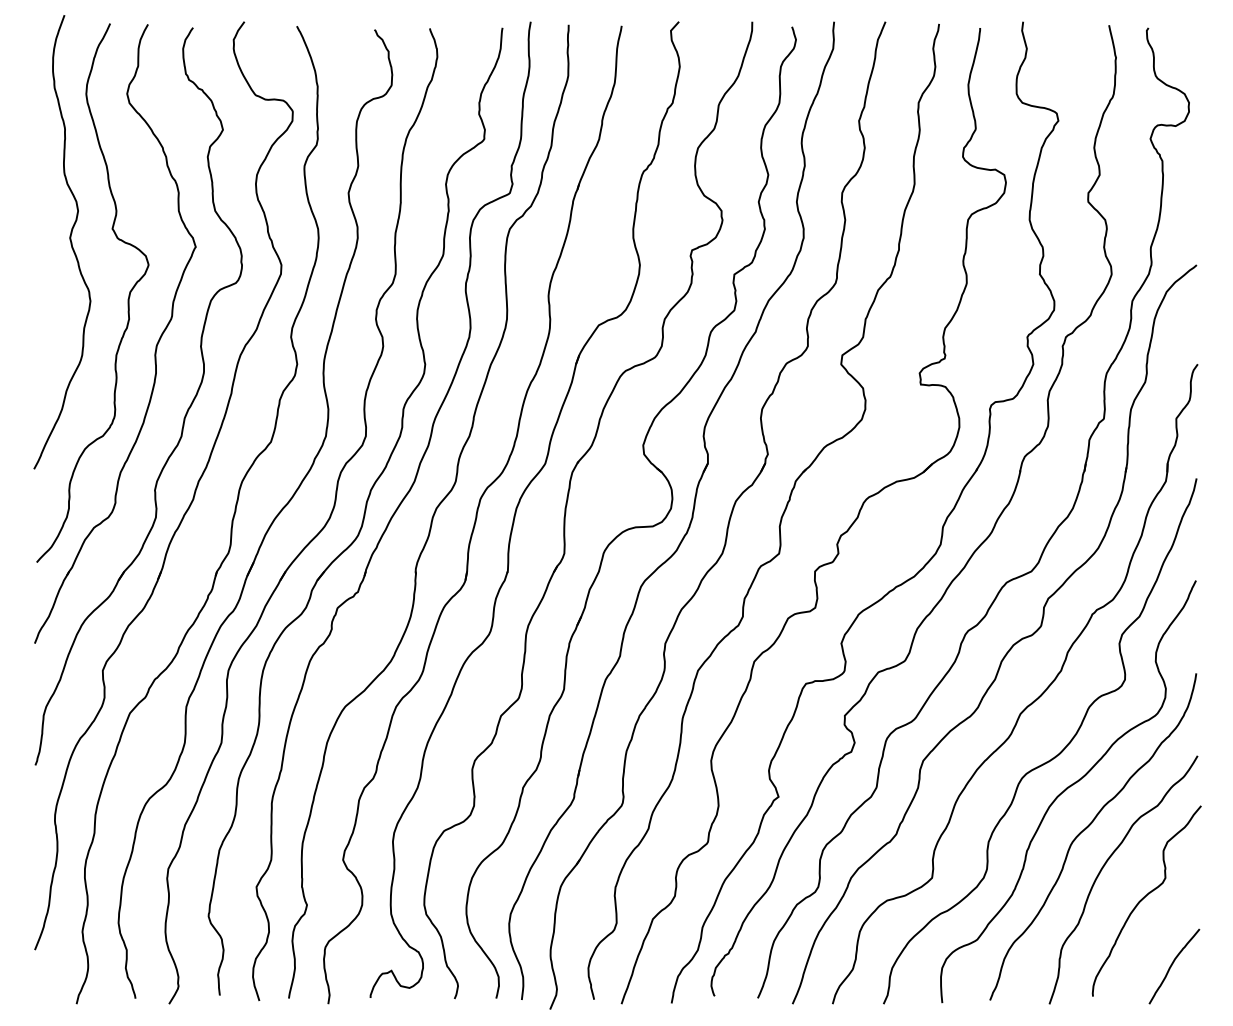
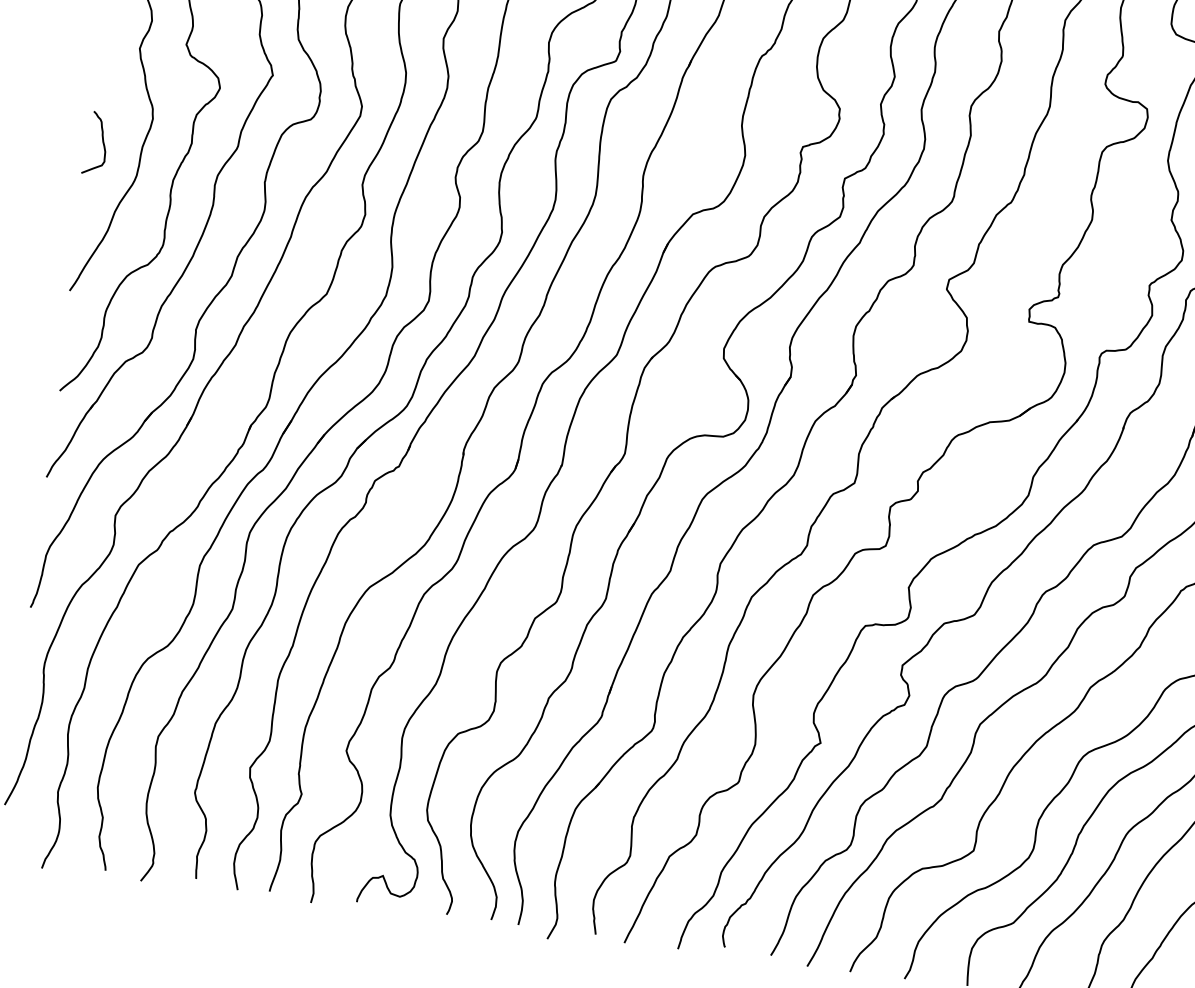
curve: (46, 328) -> (102, 142), added

